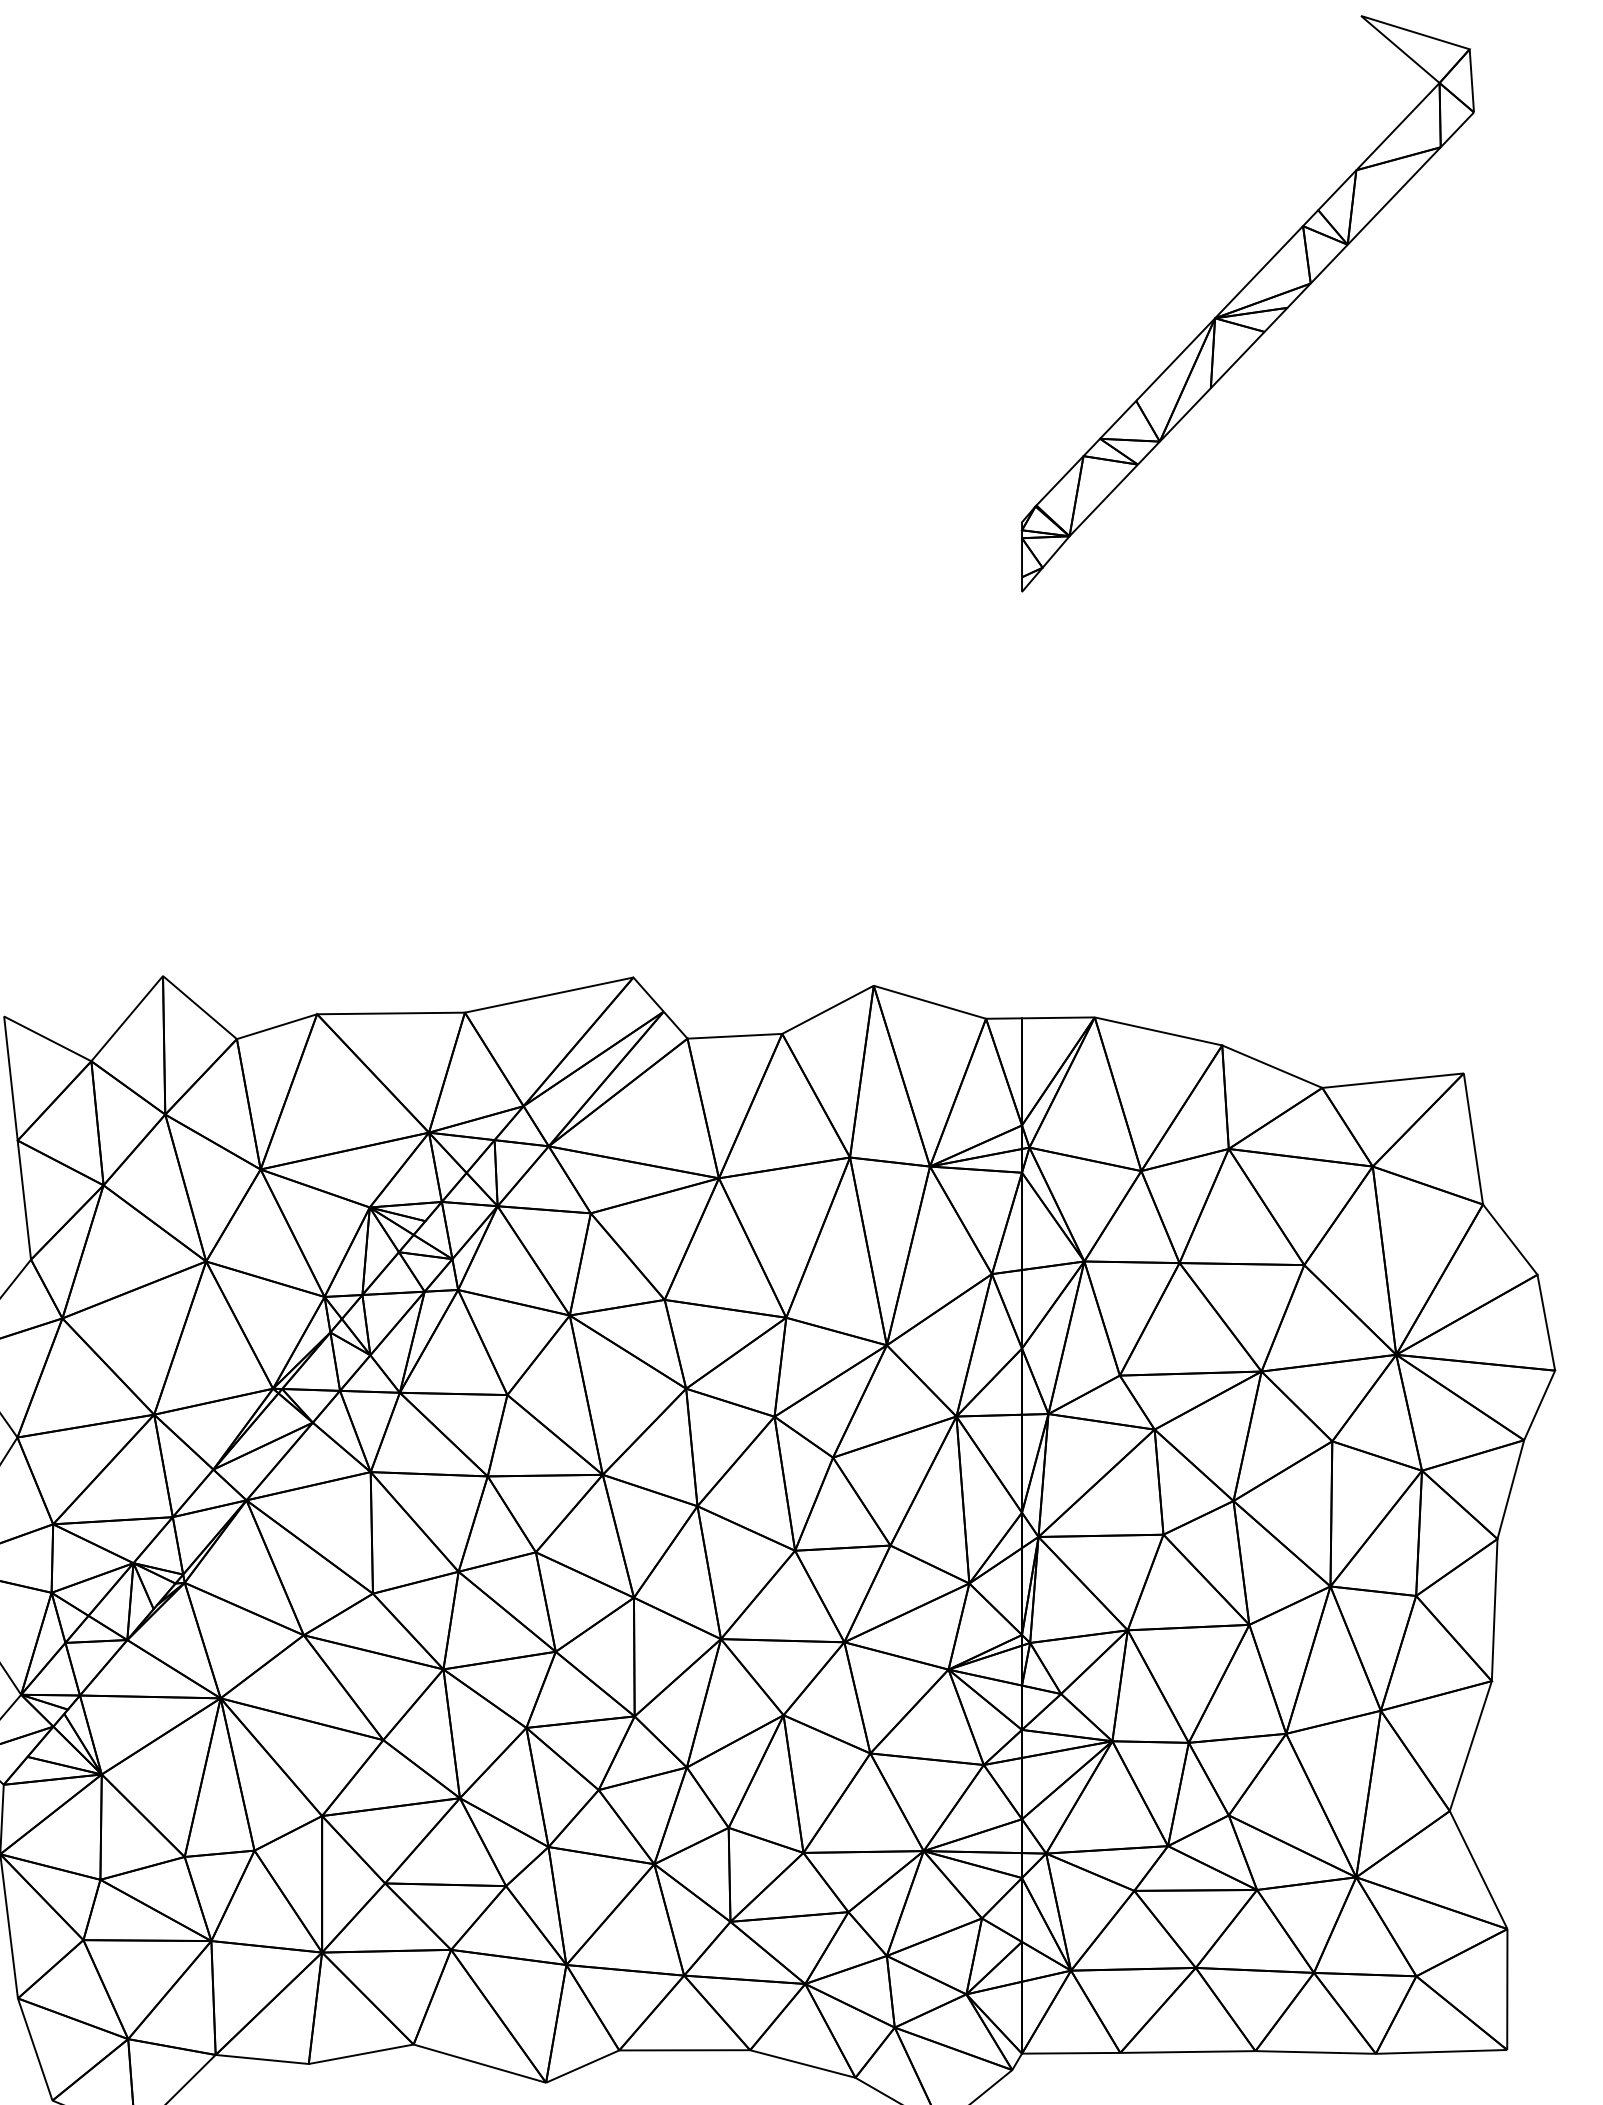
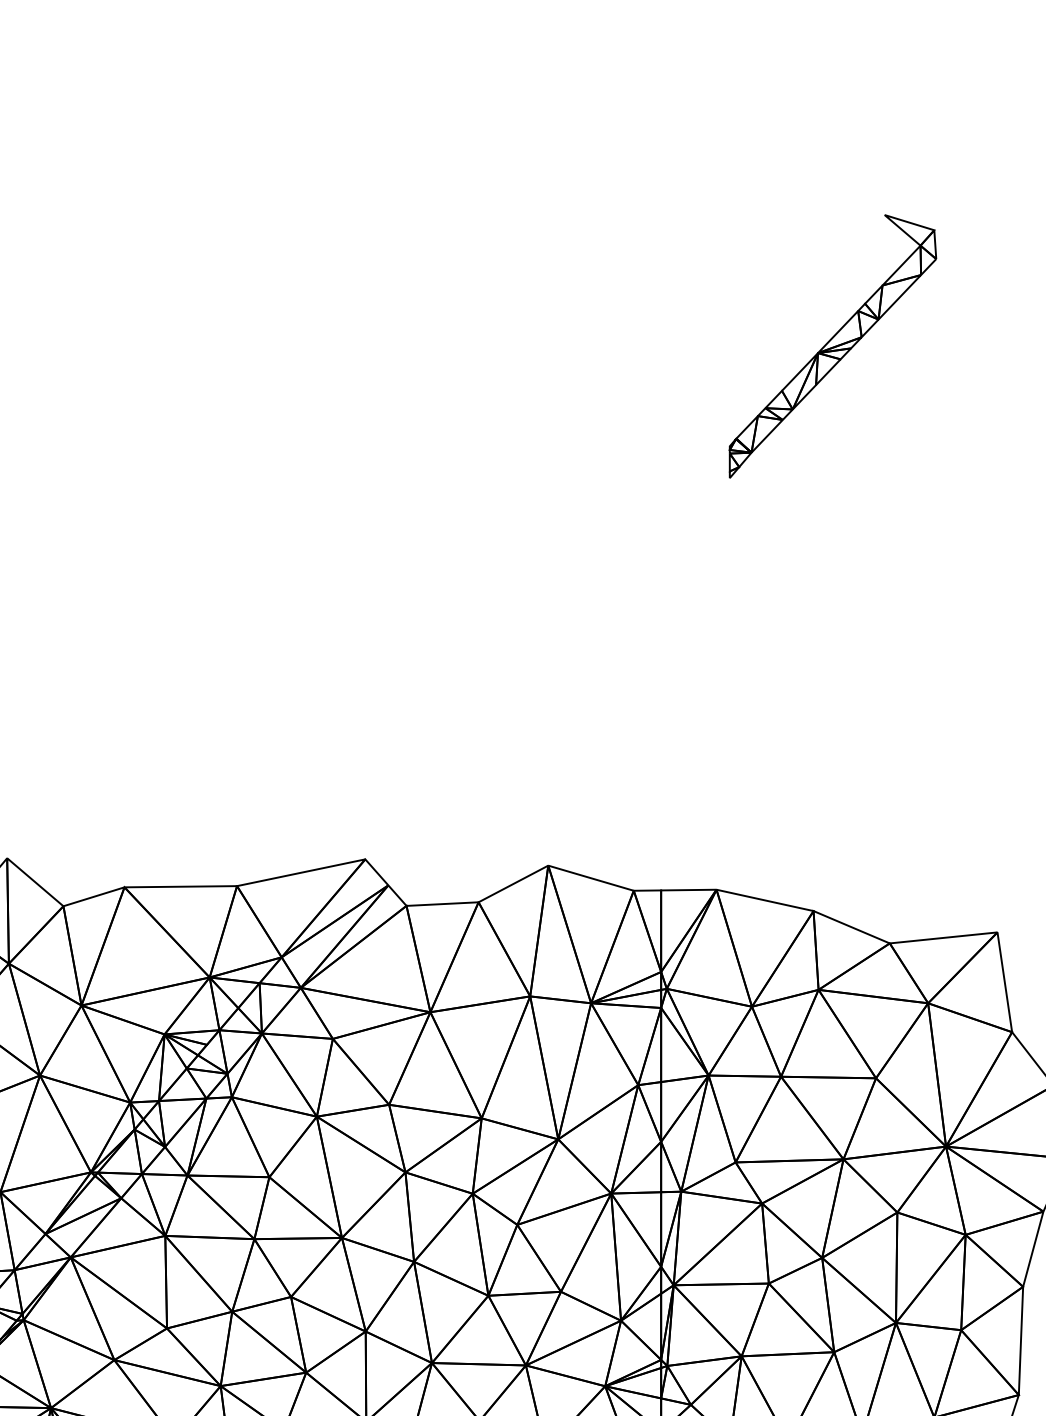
part: (1247, 303) -> (832, 346), size x0.6

